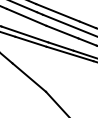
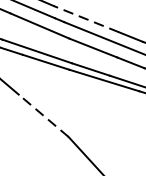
line: (57, 12) -> (85, 18), solid -> dashed
line: (29, 77) -> (43, 115), solid -> dashed

